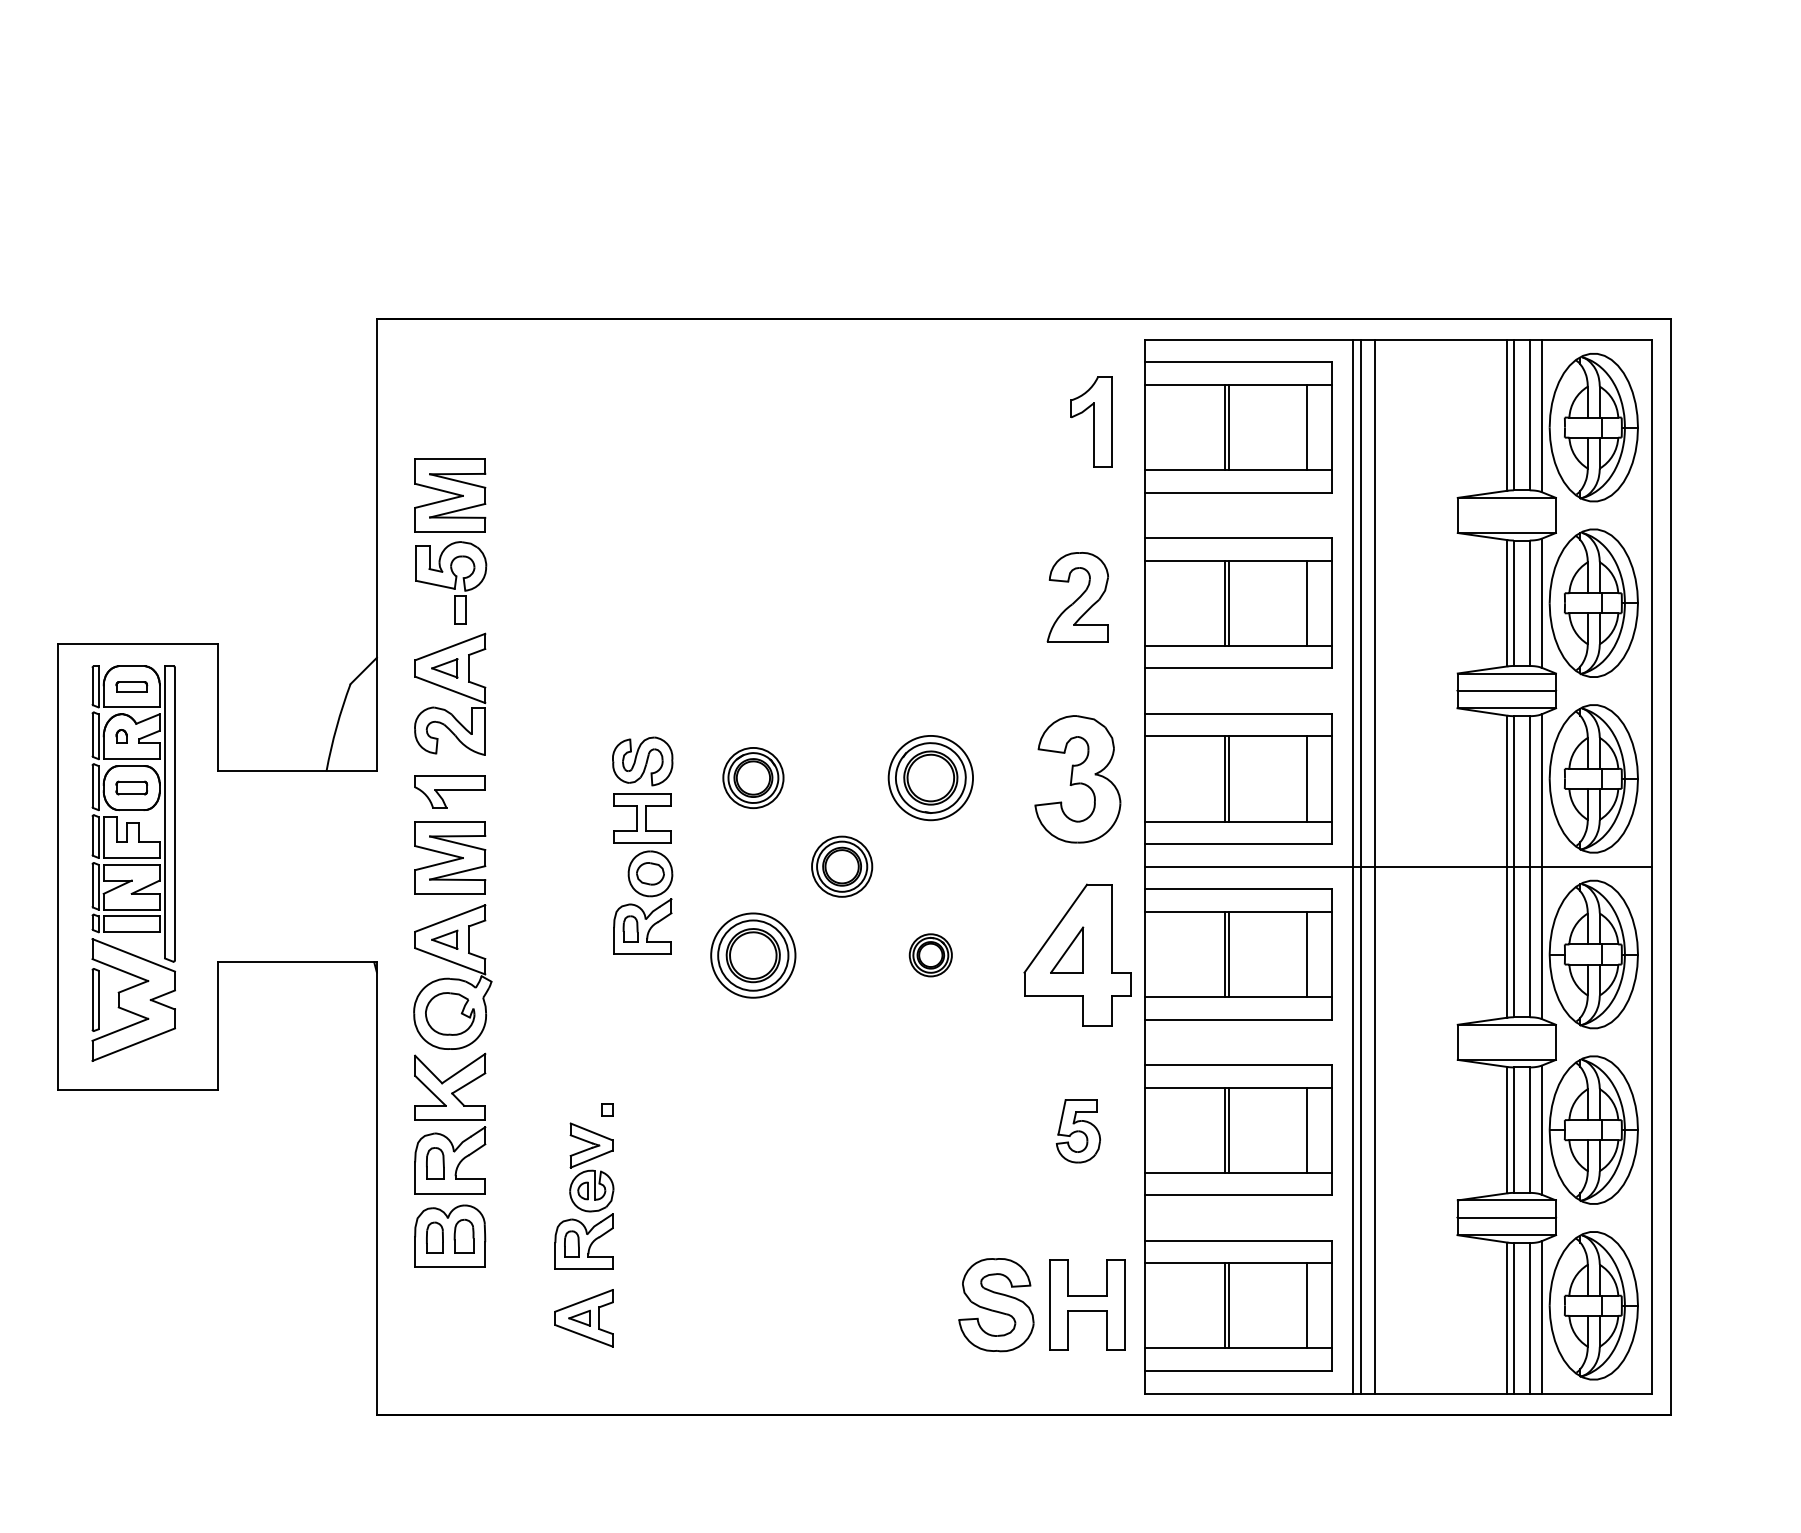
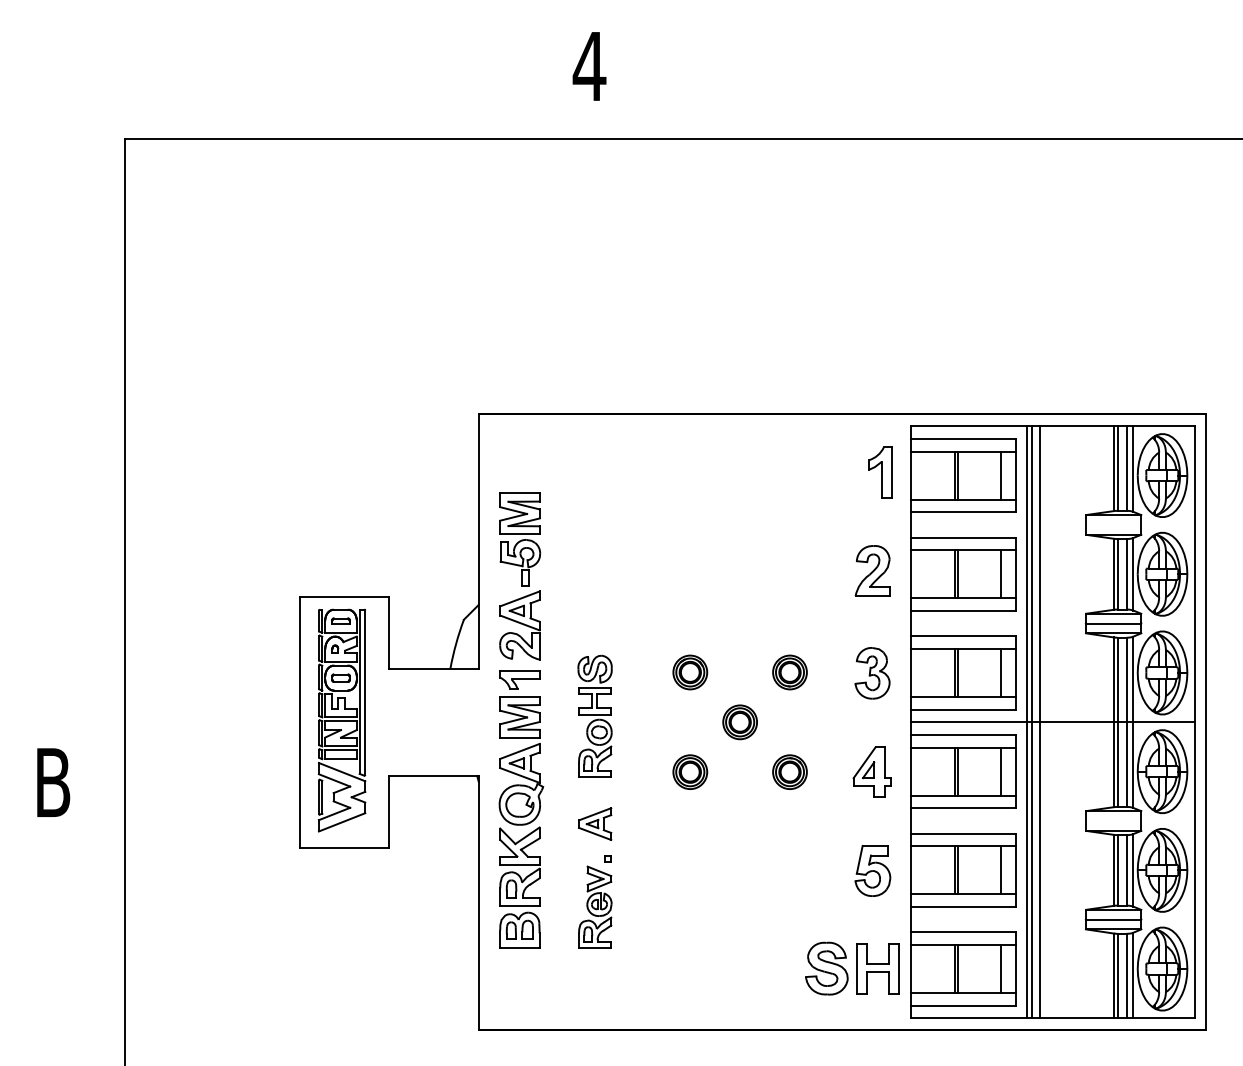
part: (929, 778) -> (789, 672), size x0.71
part: (1077, 779) -> (872, 673), size x0.71
part: (641, 843) -> (594, 715), moved
part: (753, 954) -> (690, 771), size x0.71
part: (929, 954) -> (789, 771), size x1.43
part: (1075, 954) -> (871, 771), size x0.62
part: (1077, 1130) -> (872, 870), size x1.43
part: (584, 1317) -> (595, 823), moved

